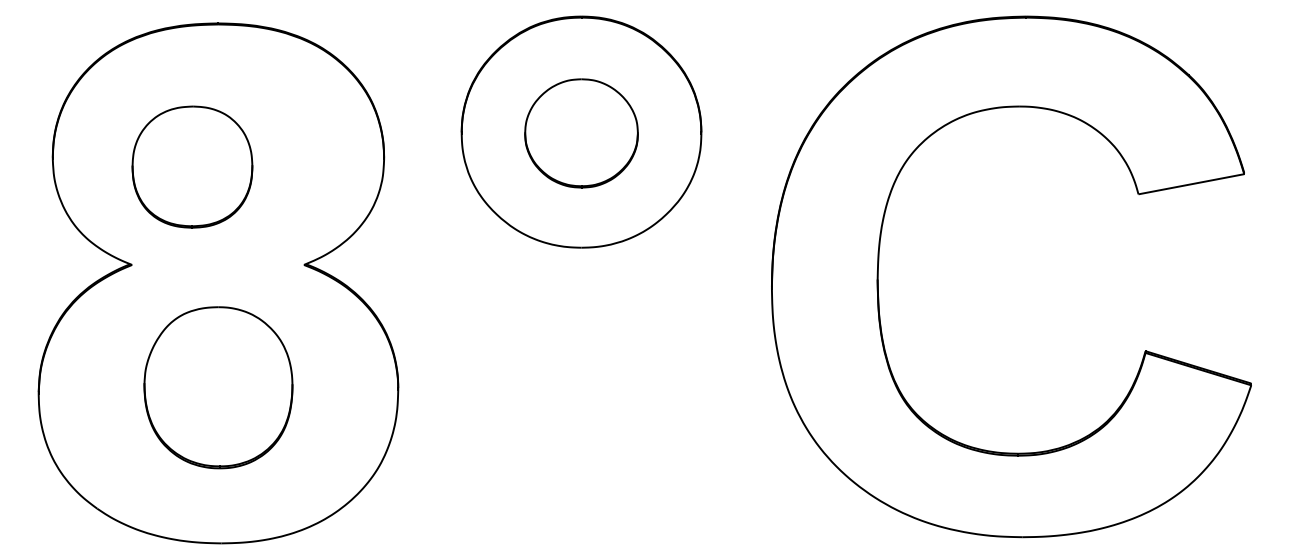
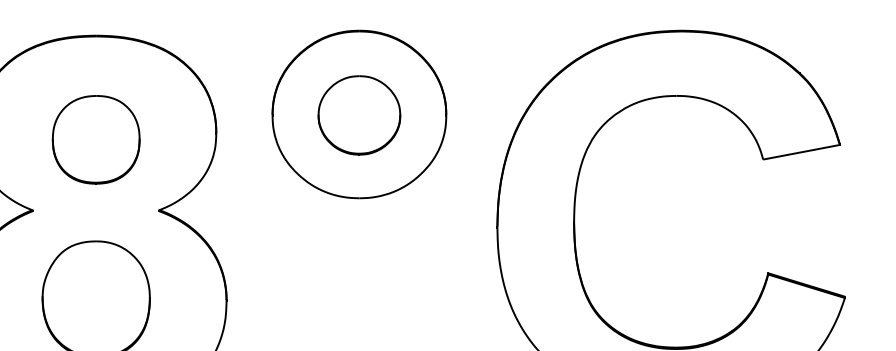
part: (192, 166) -> (96, 139), moved

